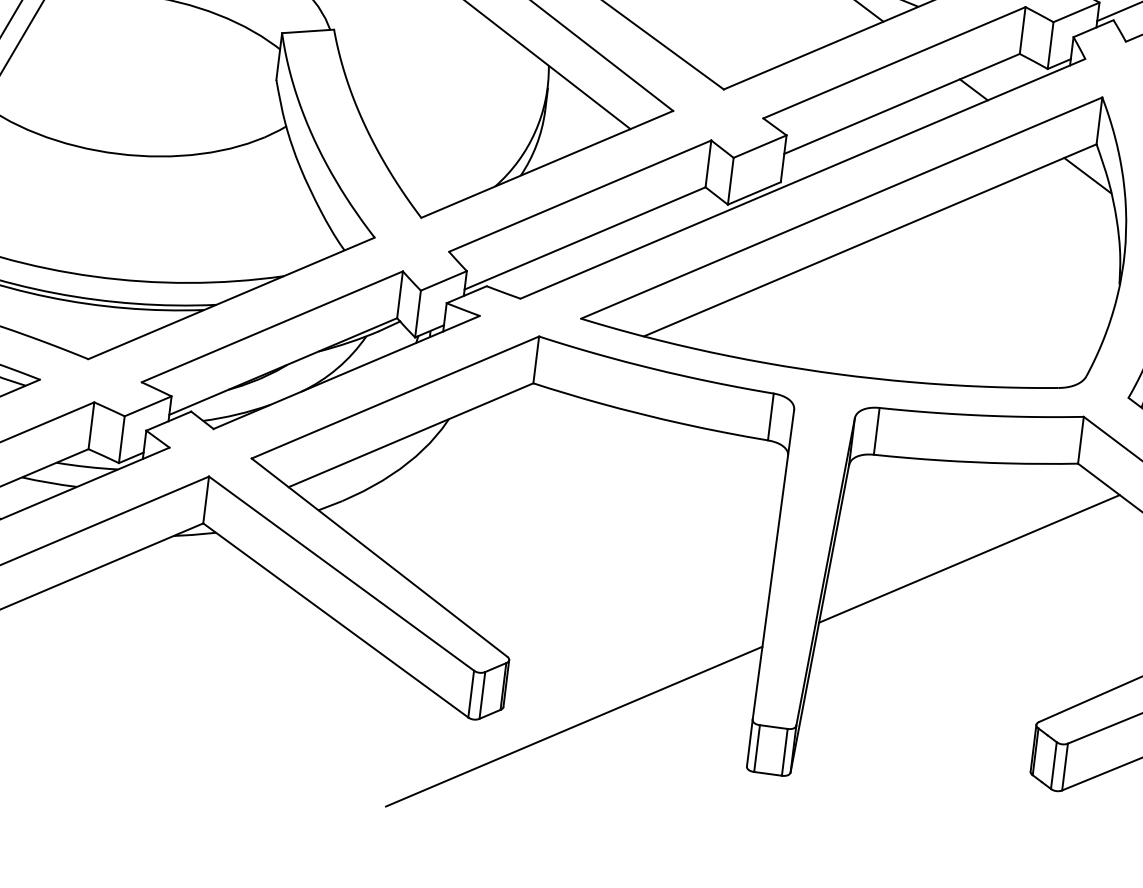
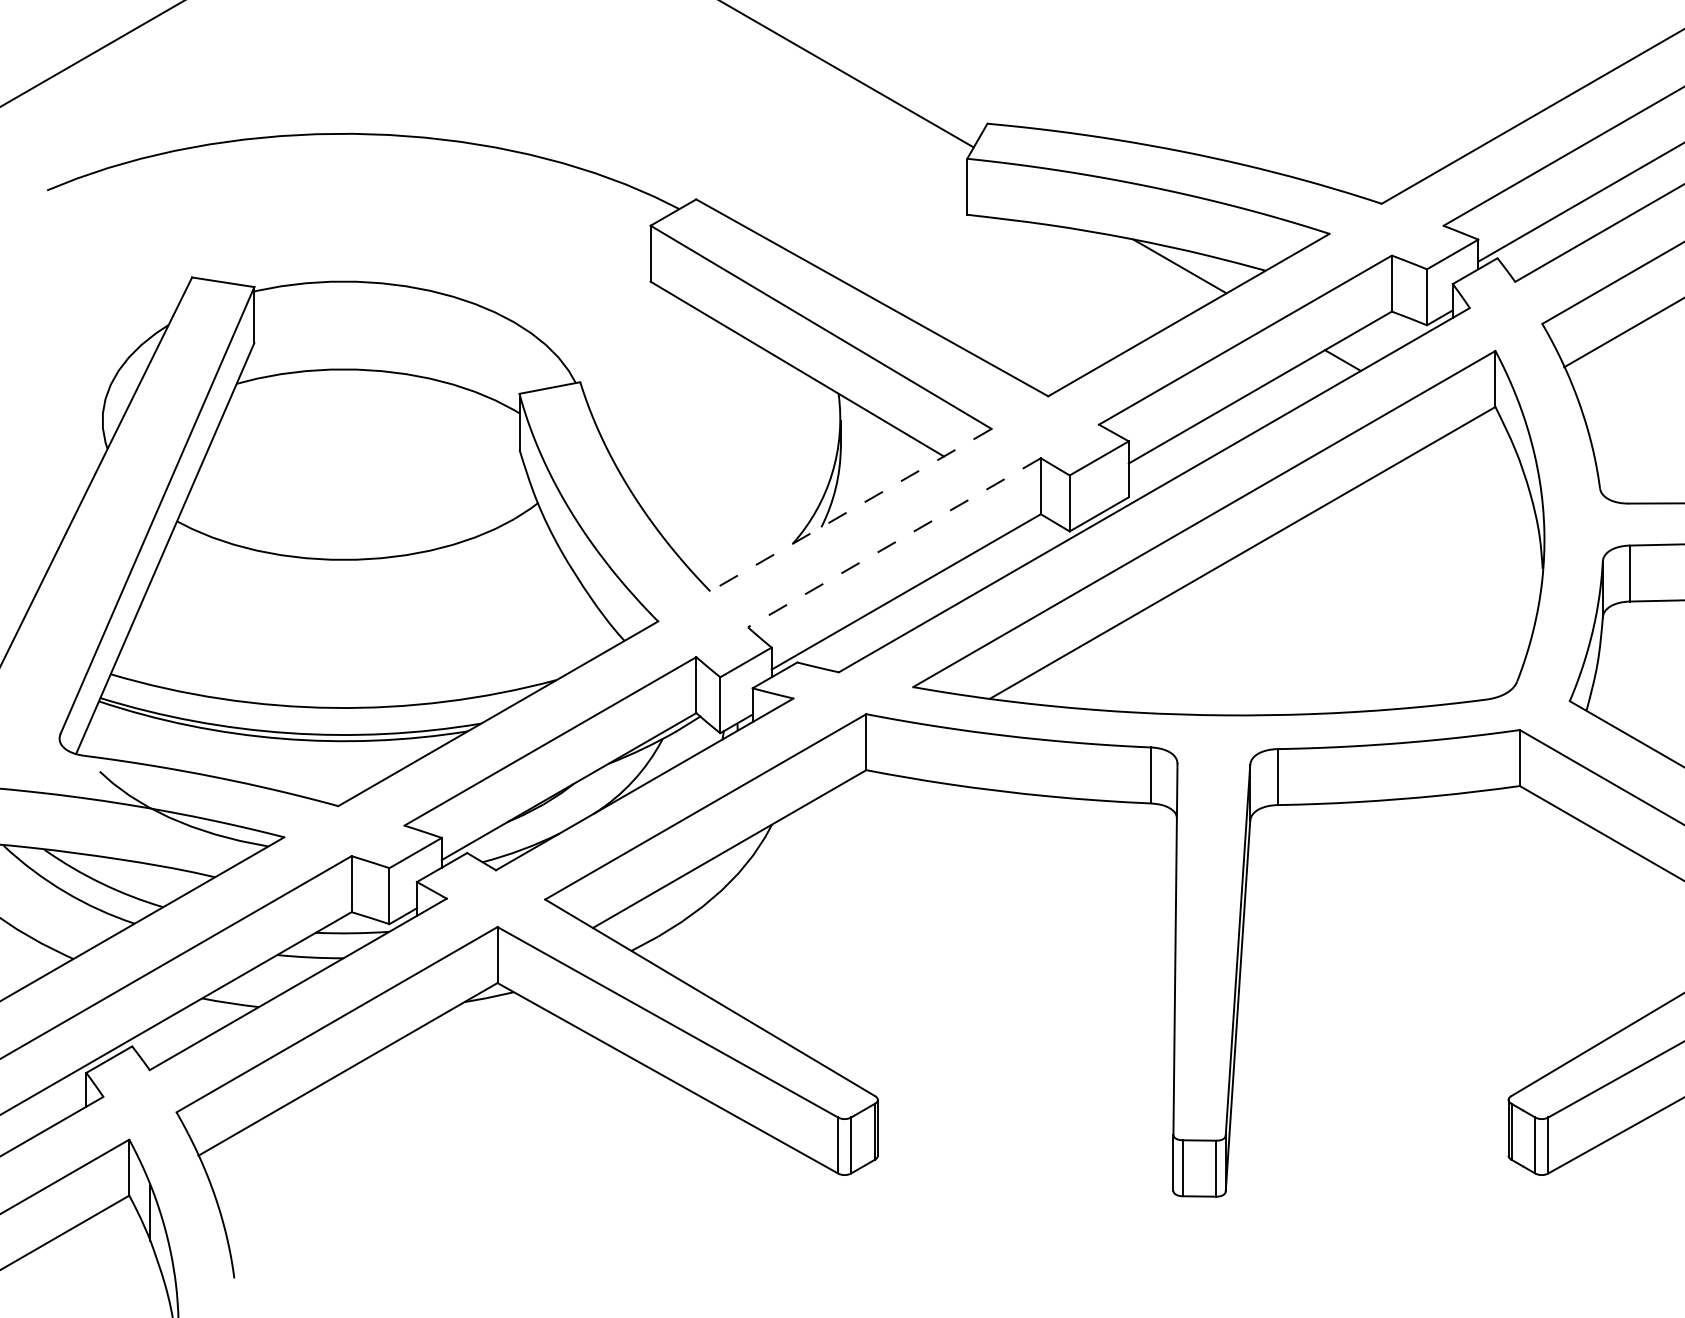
line: (546, 164) -> (850, 510), solid -> dashed
line: (1087, 175) -> (1489, 444), removed
line: (580, 196) -> (894, 543), solid -> dashed
line: (969, 558) -> (1405, 913), removed
line: (573, 726) -> (963, 1168), removed

